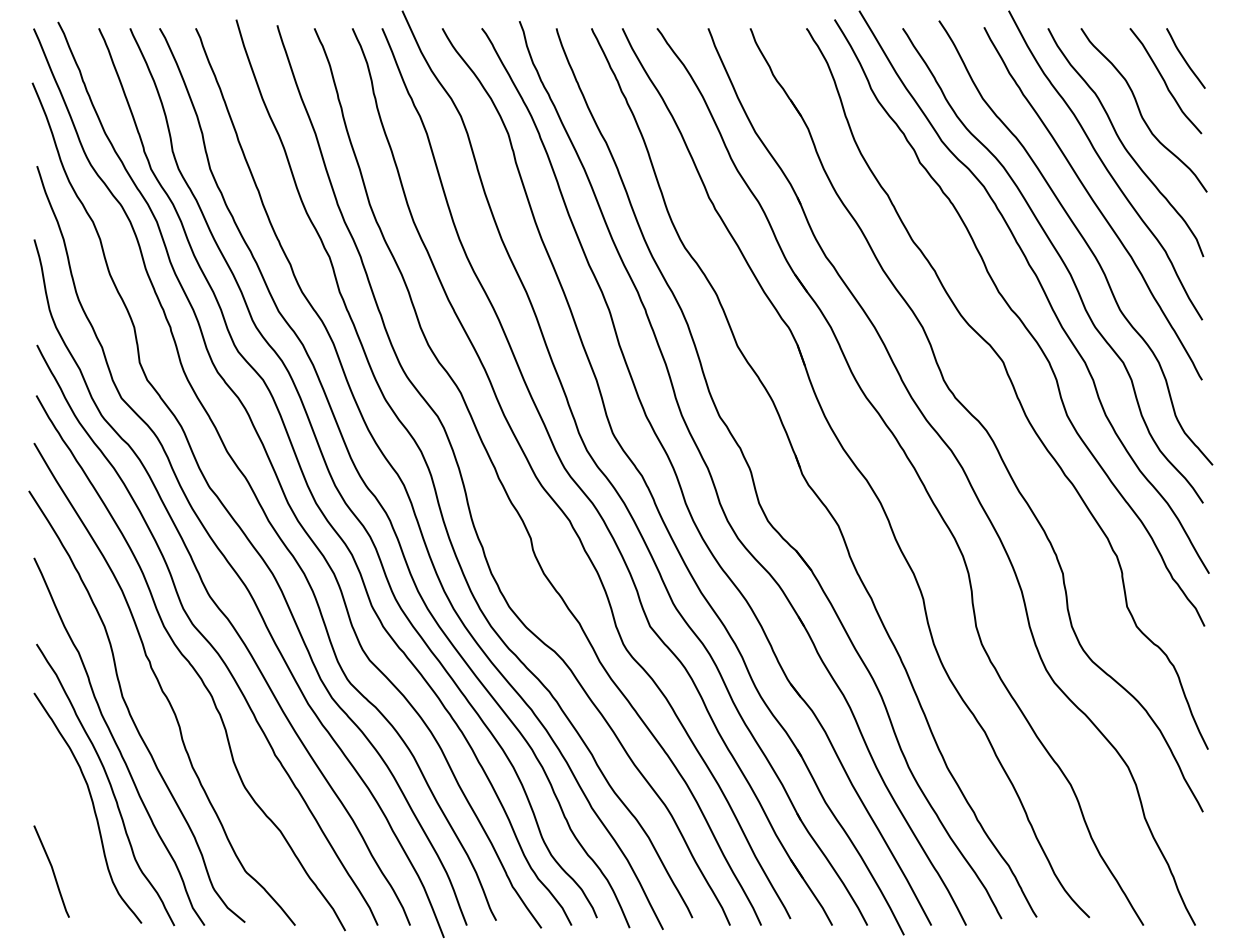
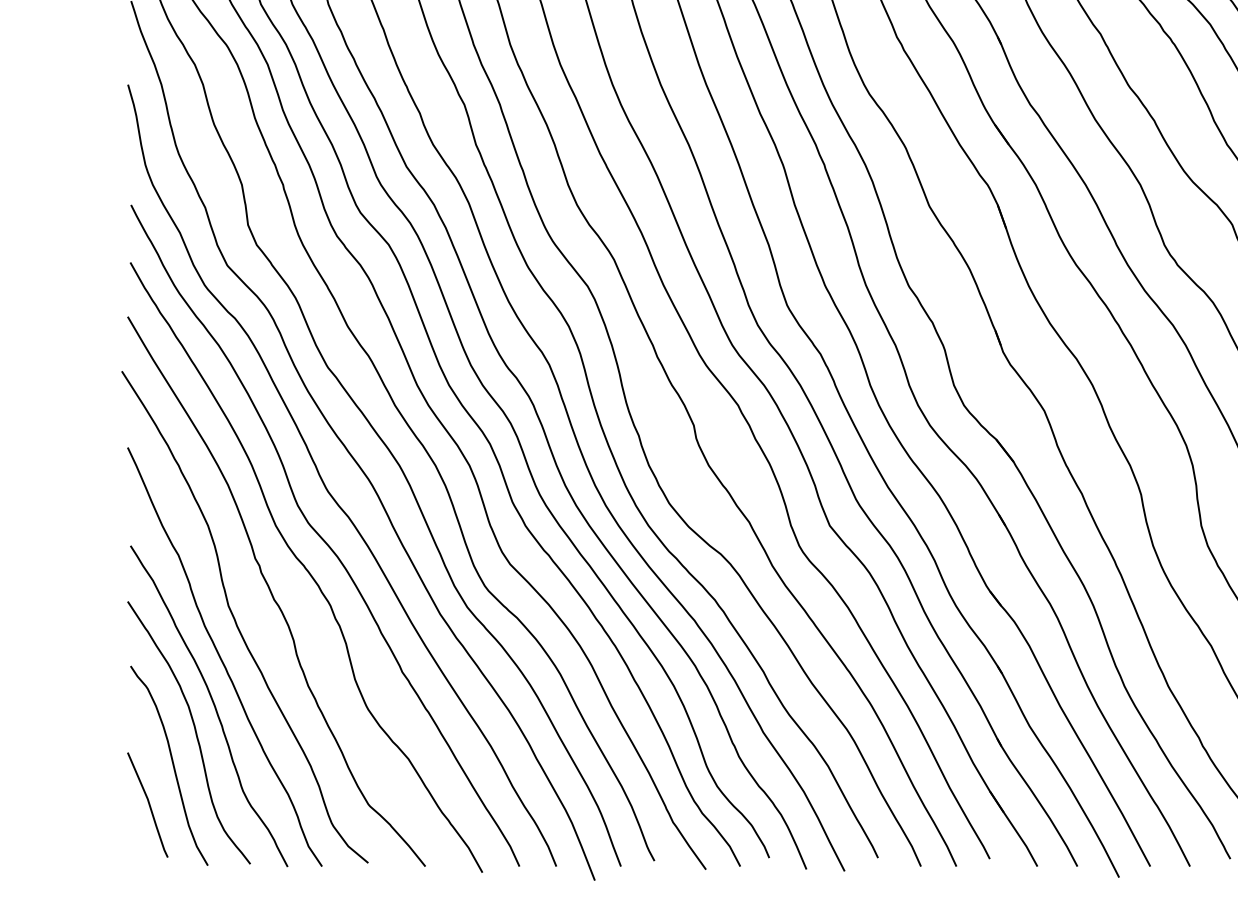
curve: (72, 834) -> (171, 762), added

